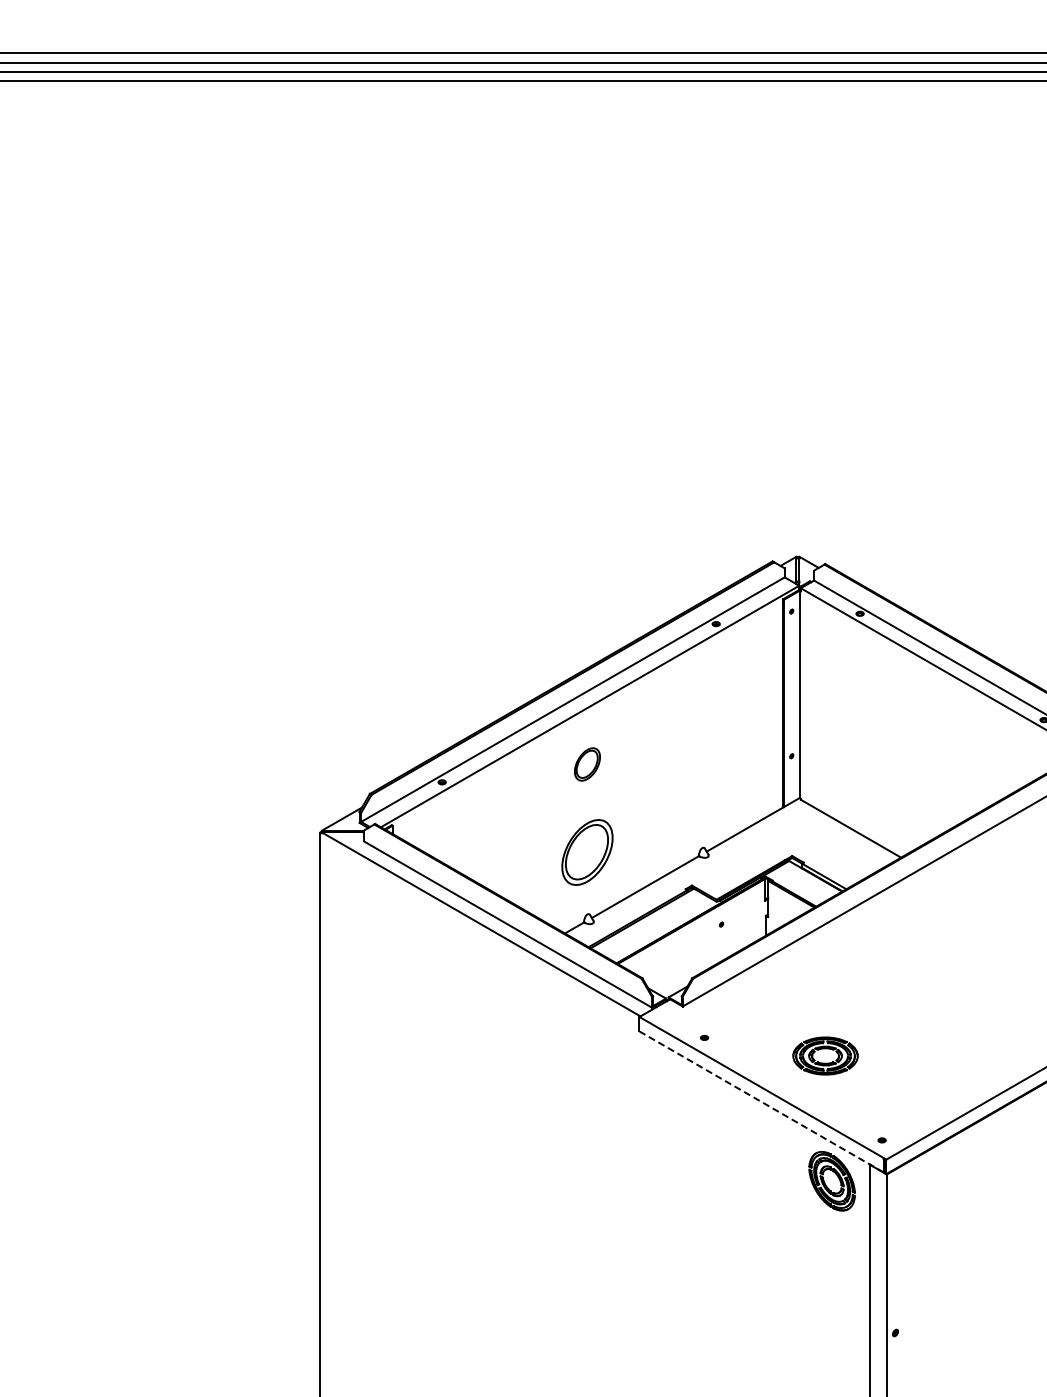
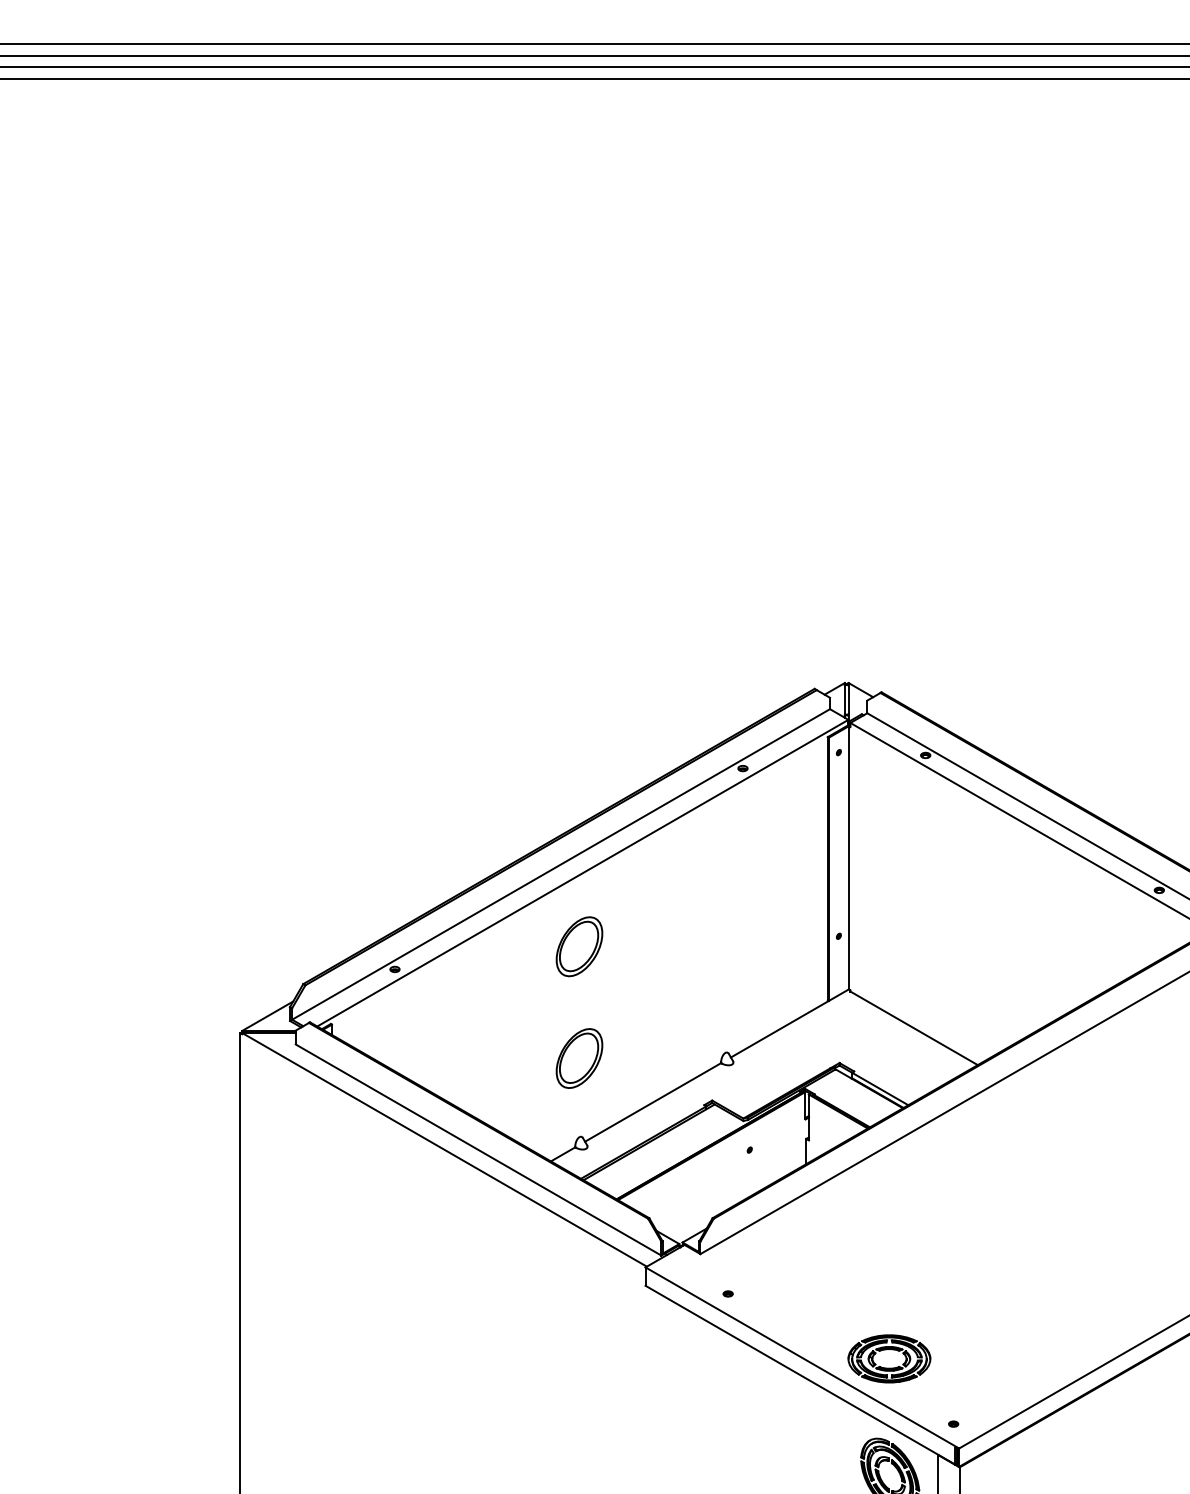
part: (587, 764) -> (579, 946), size x1.43
part: (587, 852) -> (579, 1058), size x0.71
part: (825, 1055) -> (889, 1358), moved
line: (761, 1101) -> (800, 1374), dashed -> solid

